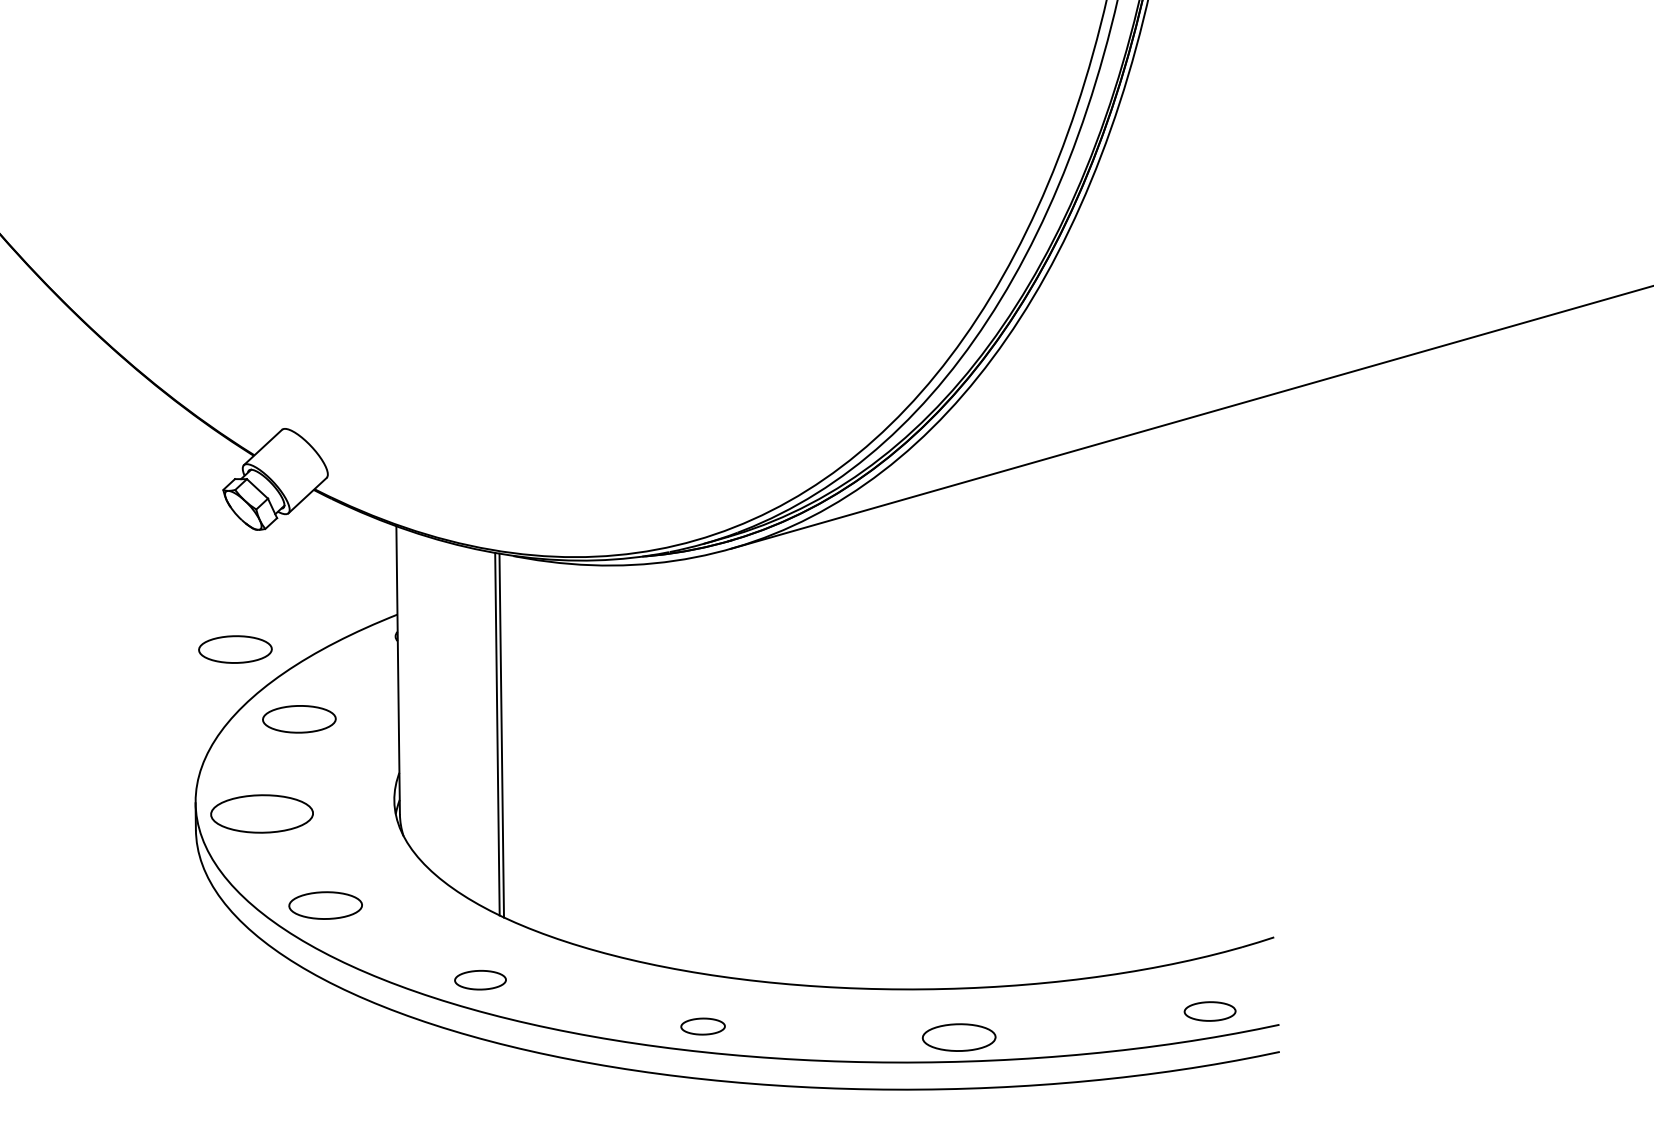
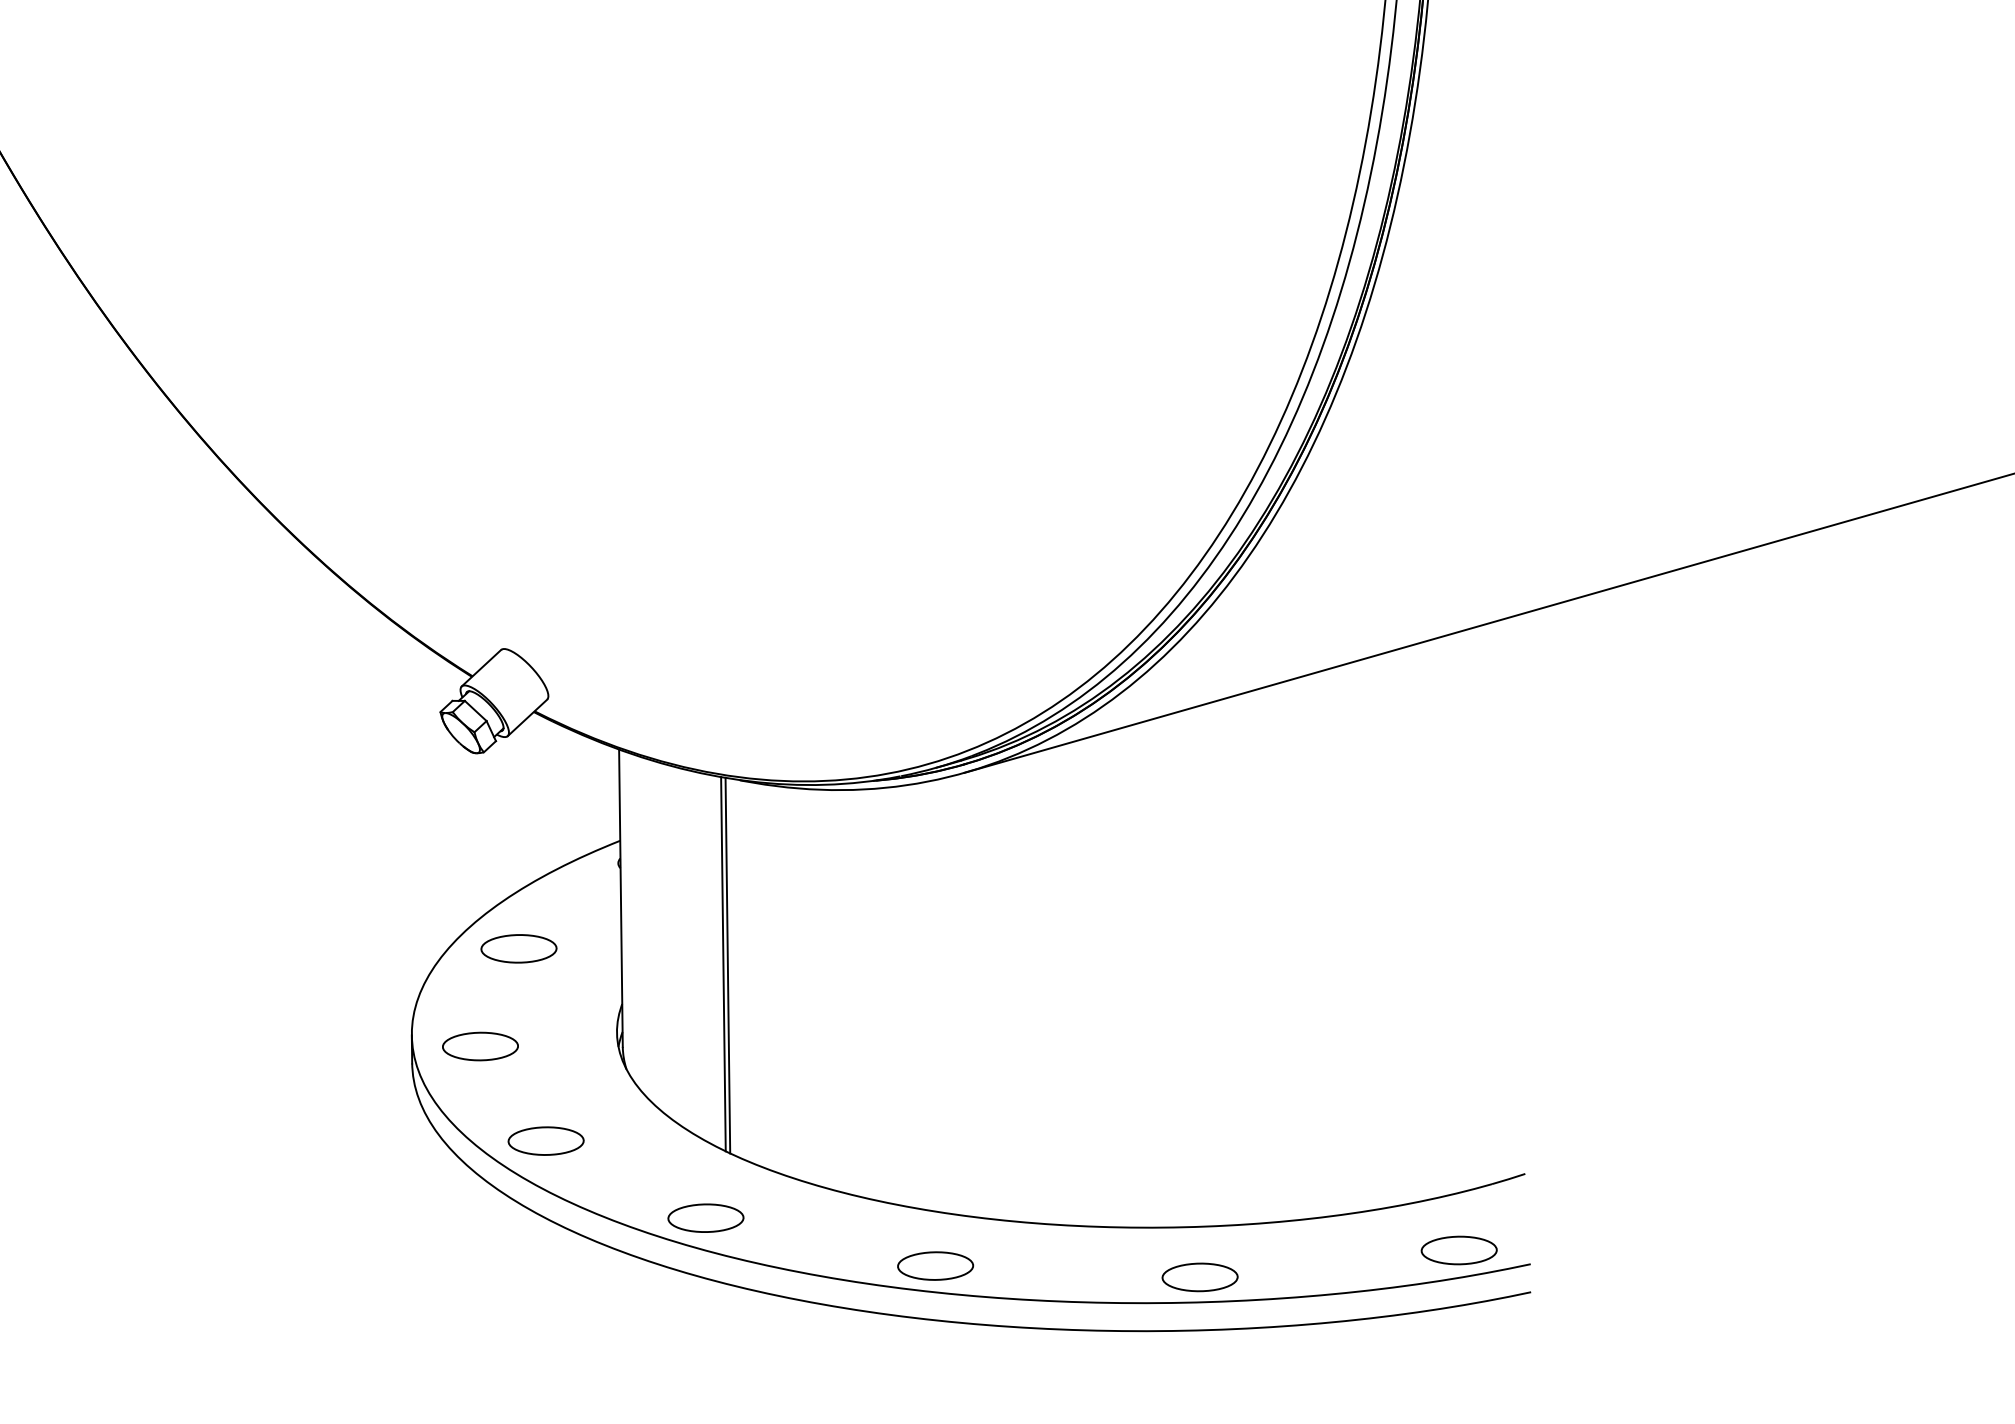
part: (234, 649) -> (452, 876), removed
part: (262, 813) -> (480, 1046), size x0.71
part: (480, 979) -> (705, 1217), size x1.43
part: (1209, 1011) -> (1458, 1250), size x1.43
part: (702, 1026) -> (935, 1265), size x1.67

